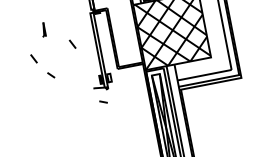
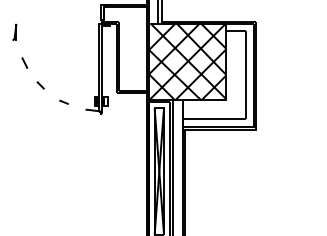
part: (43, 30) -> (14, 32), moved
line: (72, 43) -> (71, 54), removed
line: (102, 101) -> (63, 101), moved

